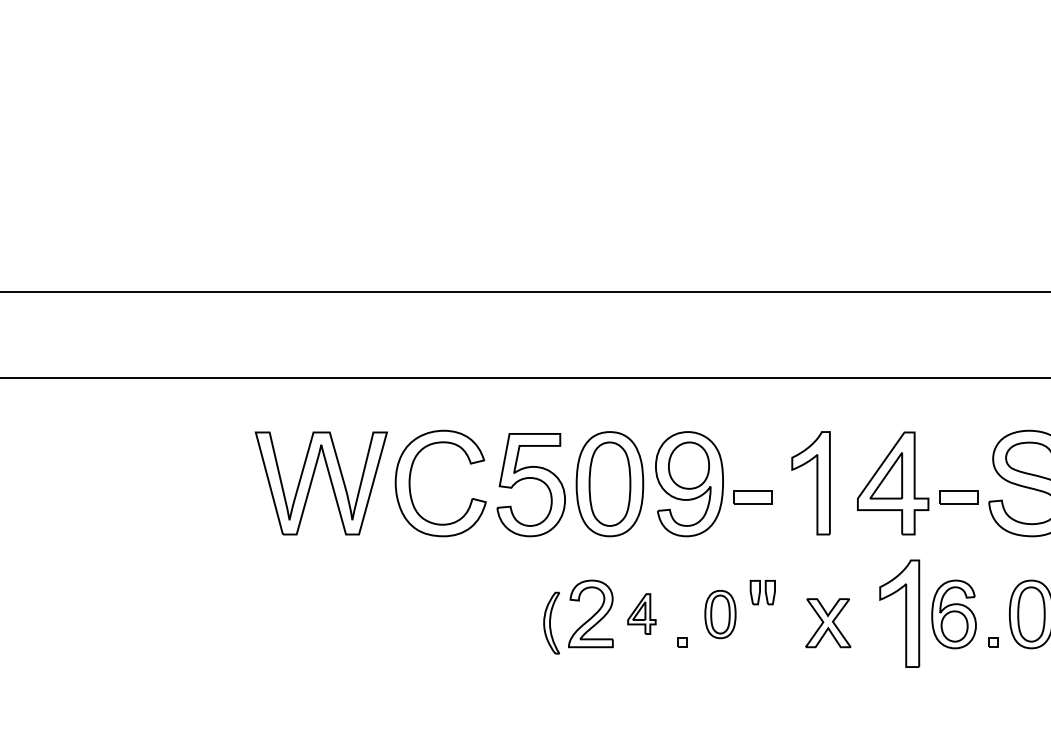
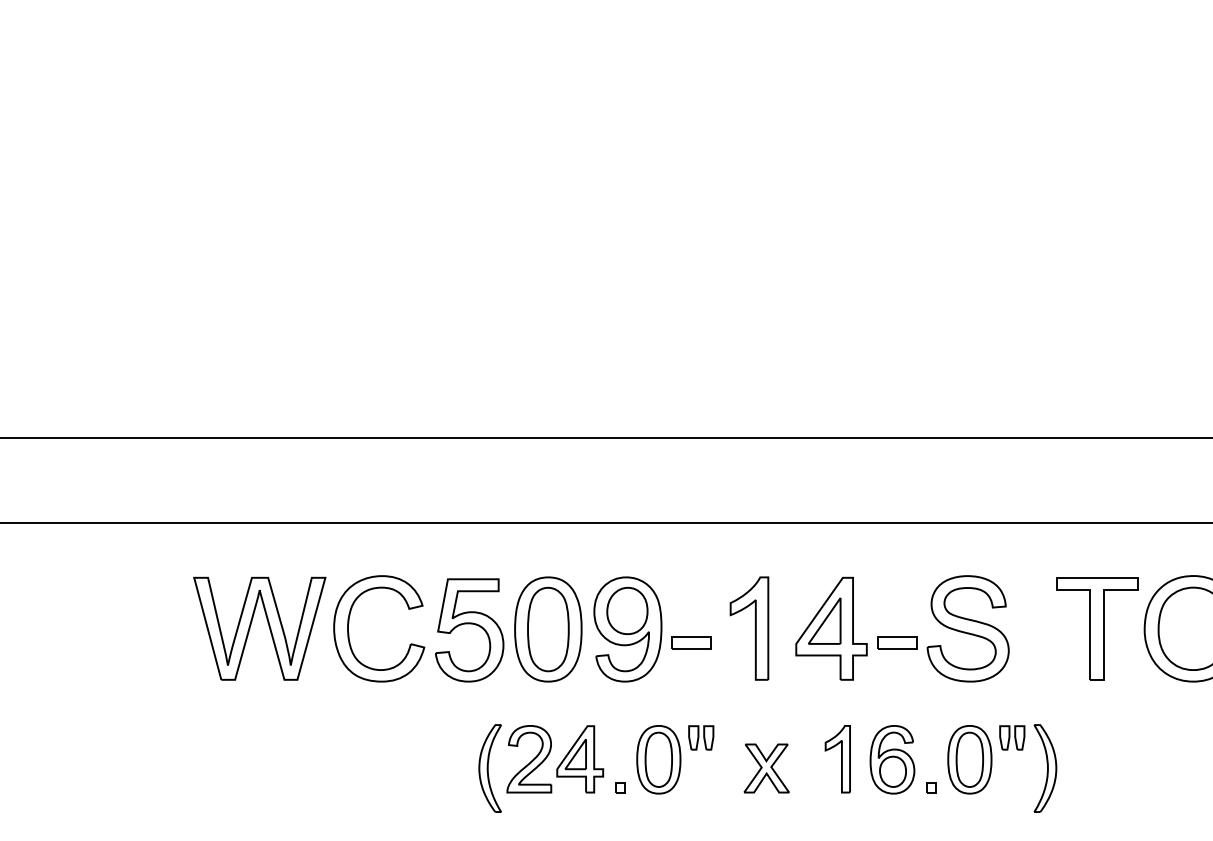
part: (642, 614) -> (580, 759), size x1.67
part: (720, 614) -> (658, 759), size x1.43
part: (899, 614) -> (837, 759), size x0.62
part: (551, 623) -> (489, 768), size x1.43

